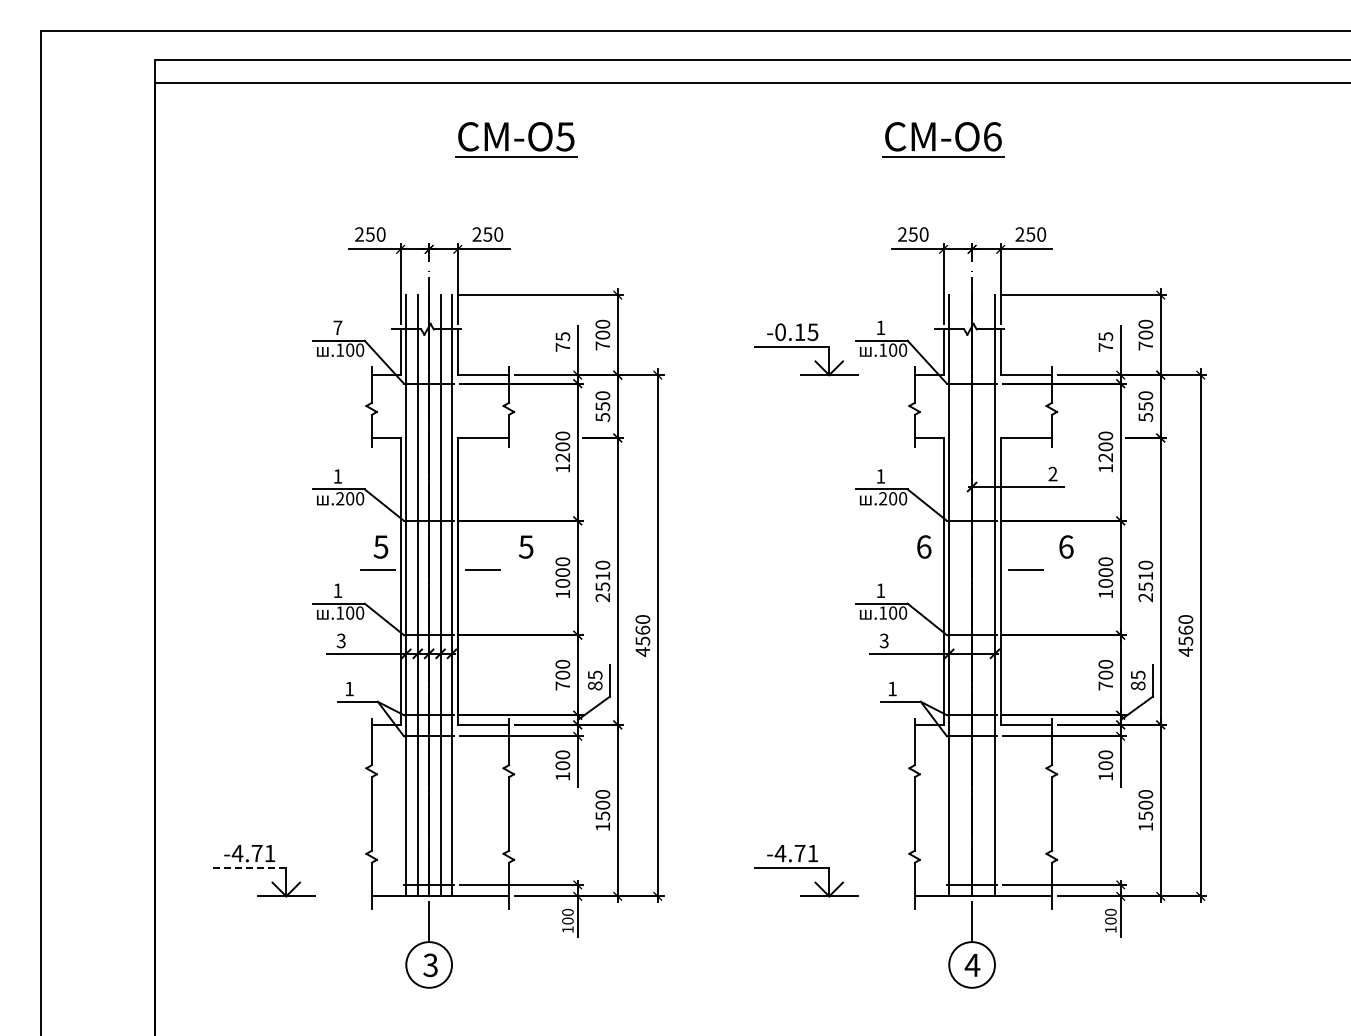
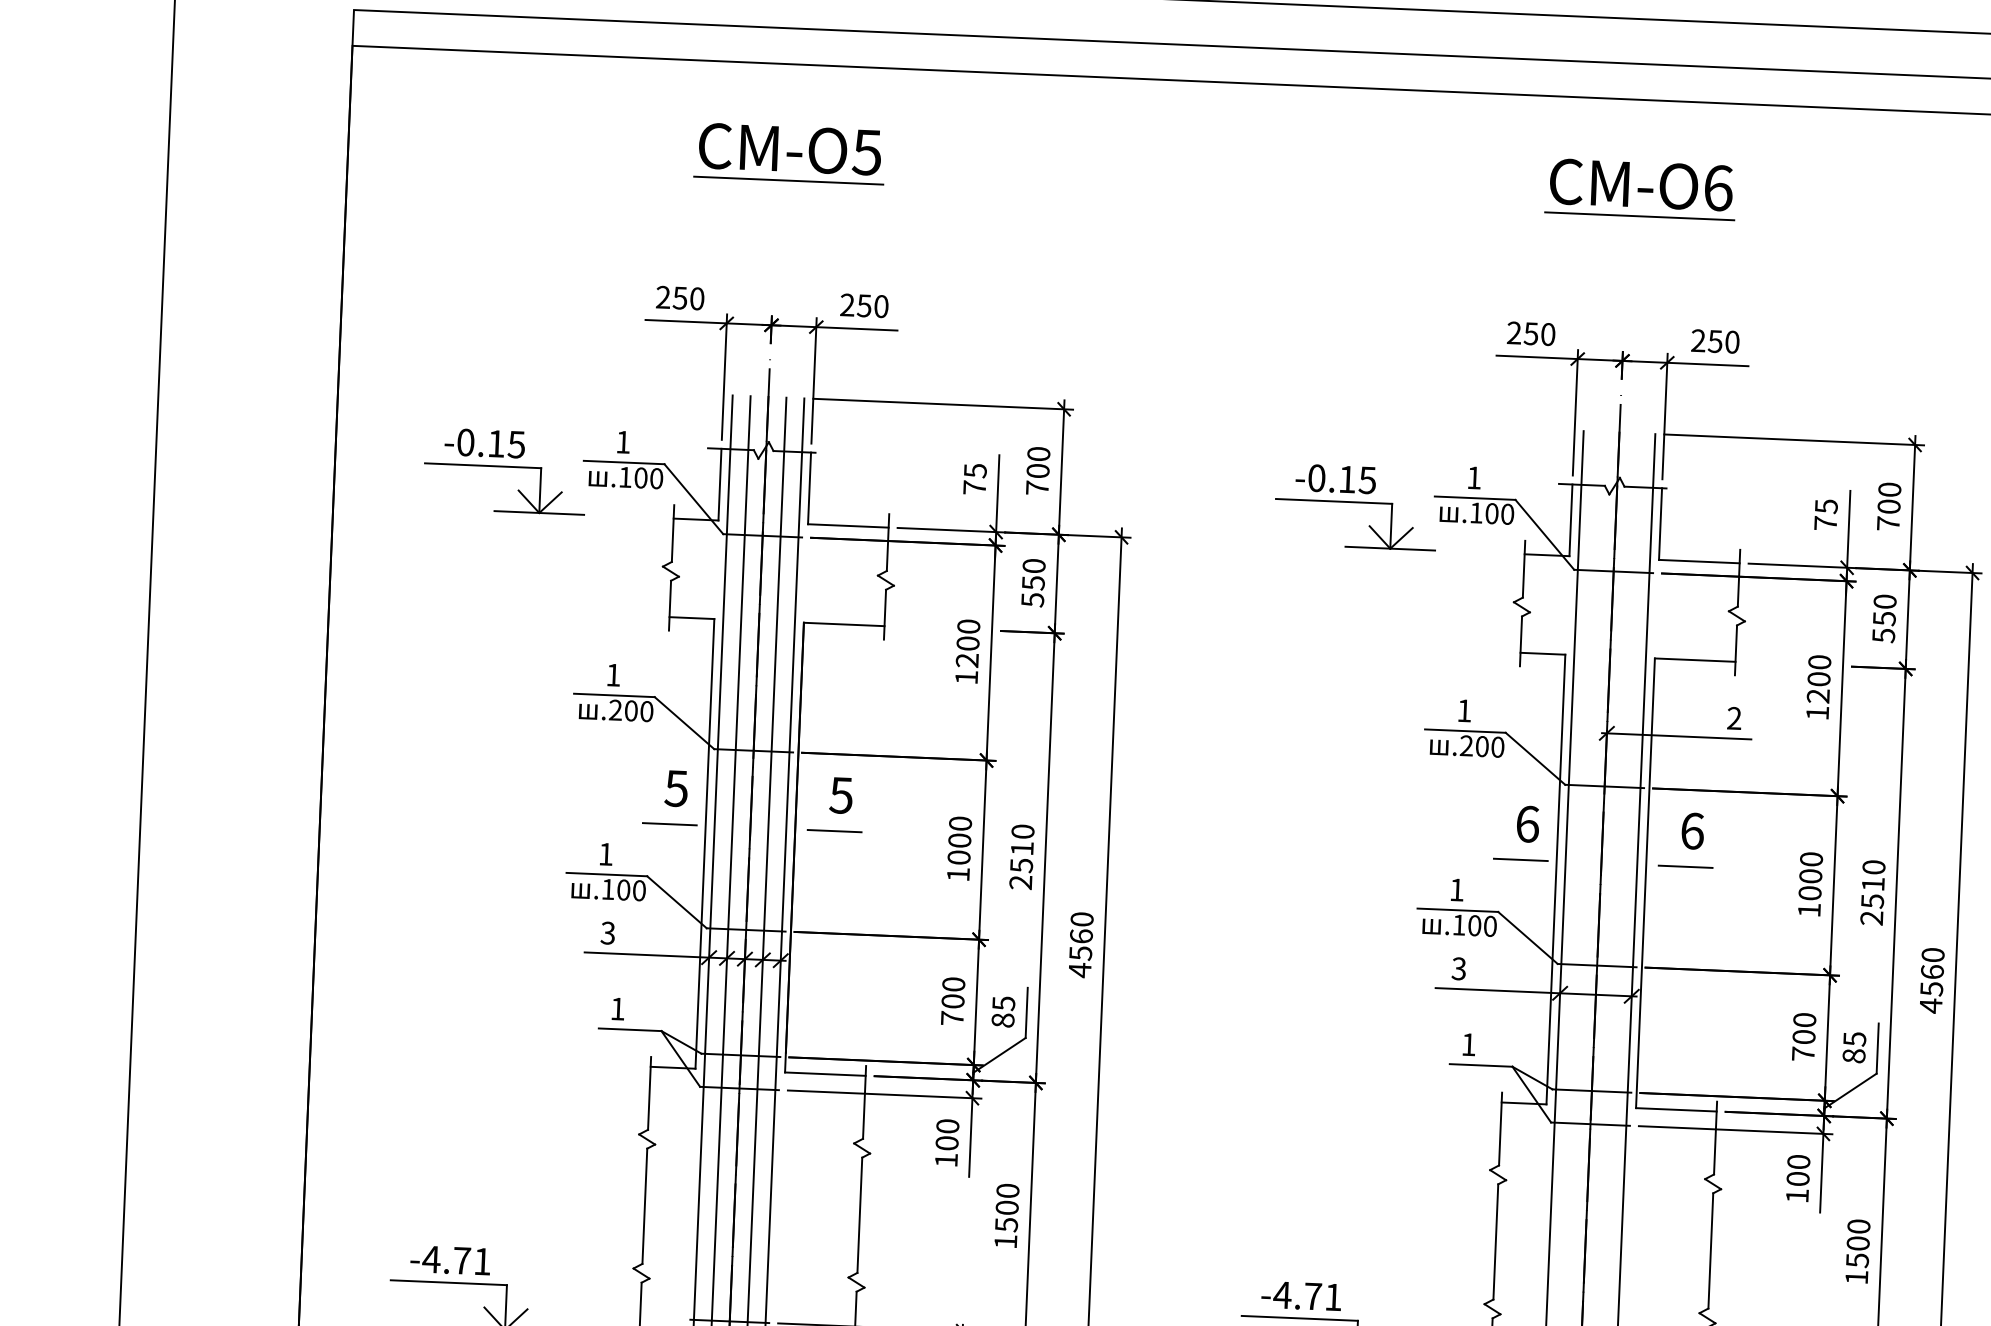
part: (516, 139) -> (790, 153), moved
part: (943, 139) -> (1641, 189), moved
text: (337, 327) -> (622, 441), 7 -> 1
part: (263, 349) -> (505, 471), added
text: (525, 546) -> (840, 794), moved
text: (1066, 546) -> (1692, 830), moved
line: (920, 569) -> (1520, 859), added
line: (248, 867) -> (447, 1282), dashed -> solid

